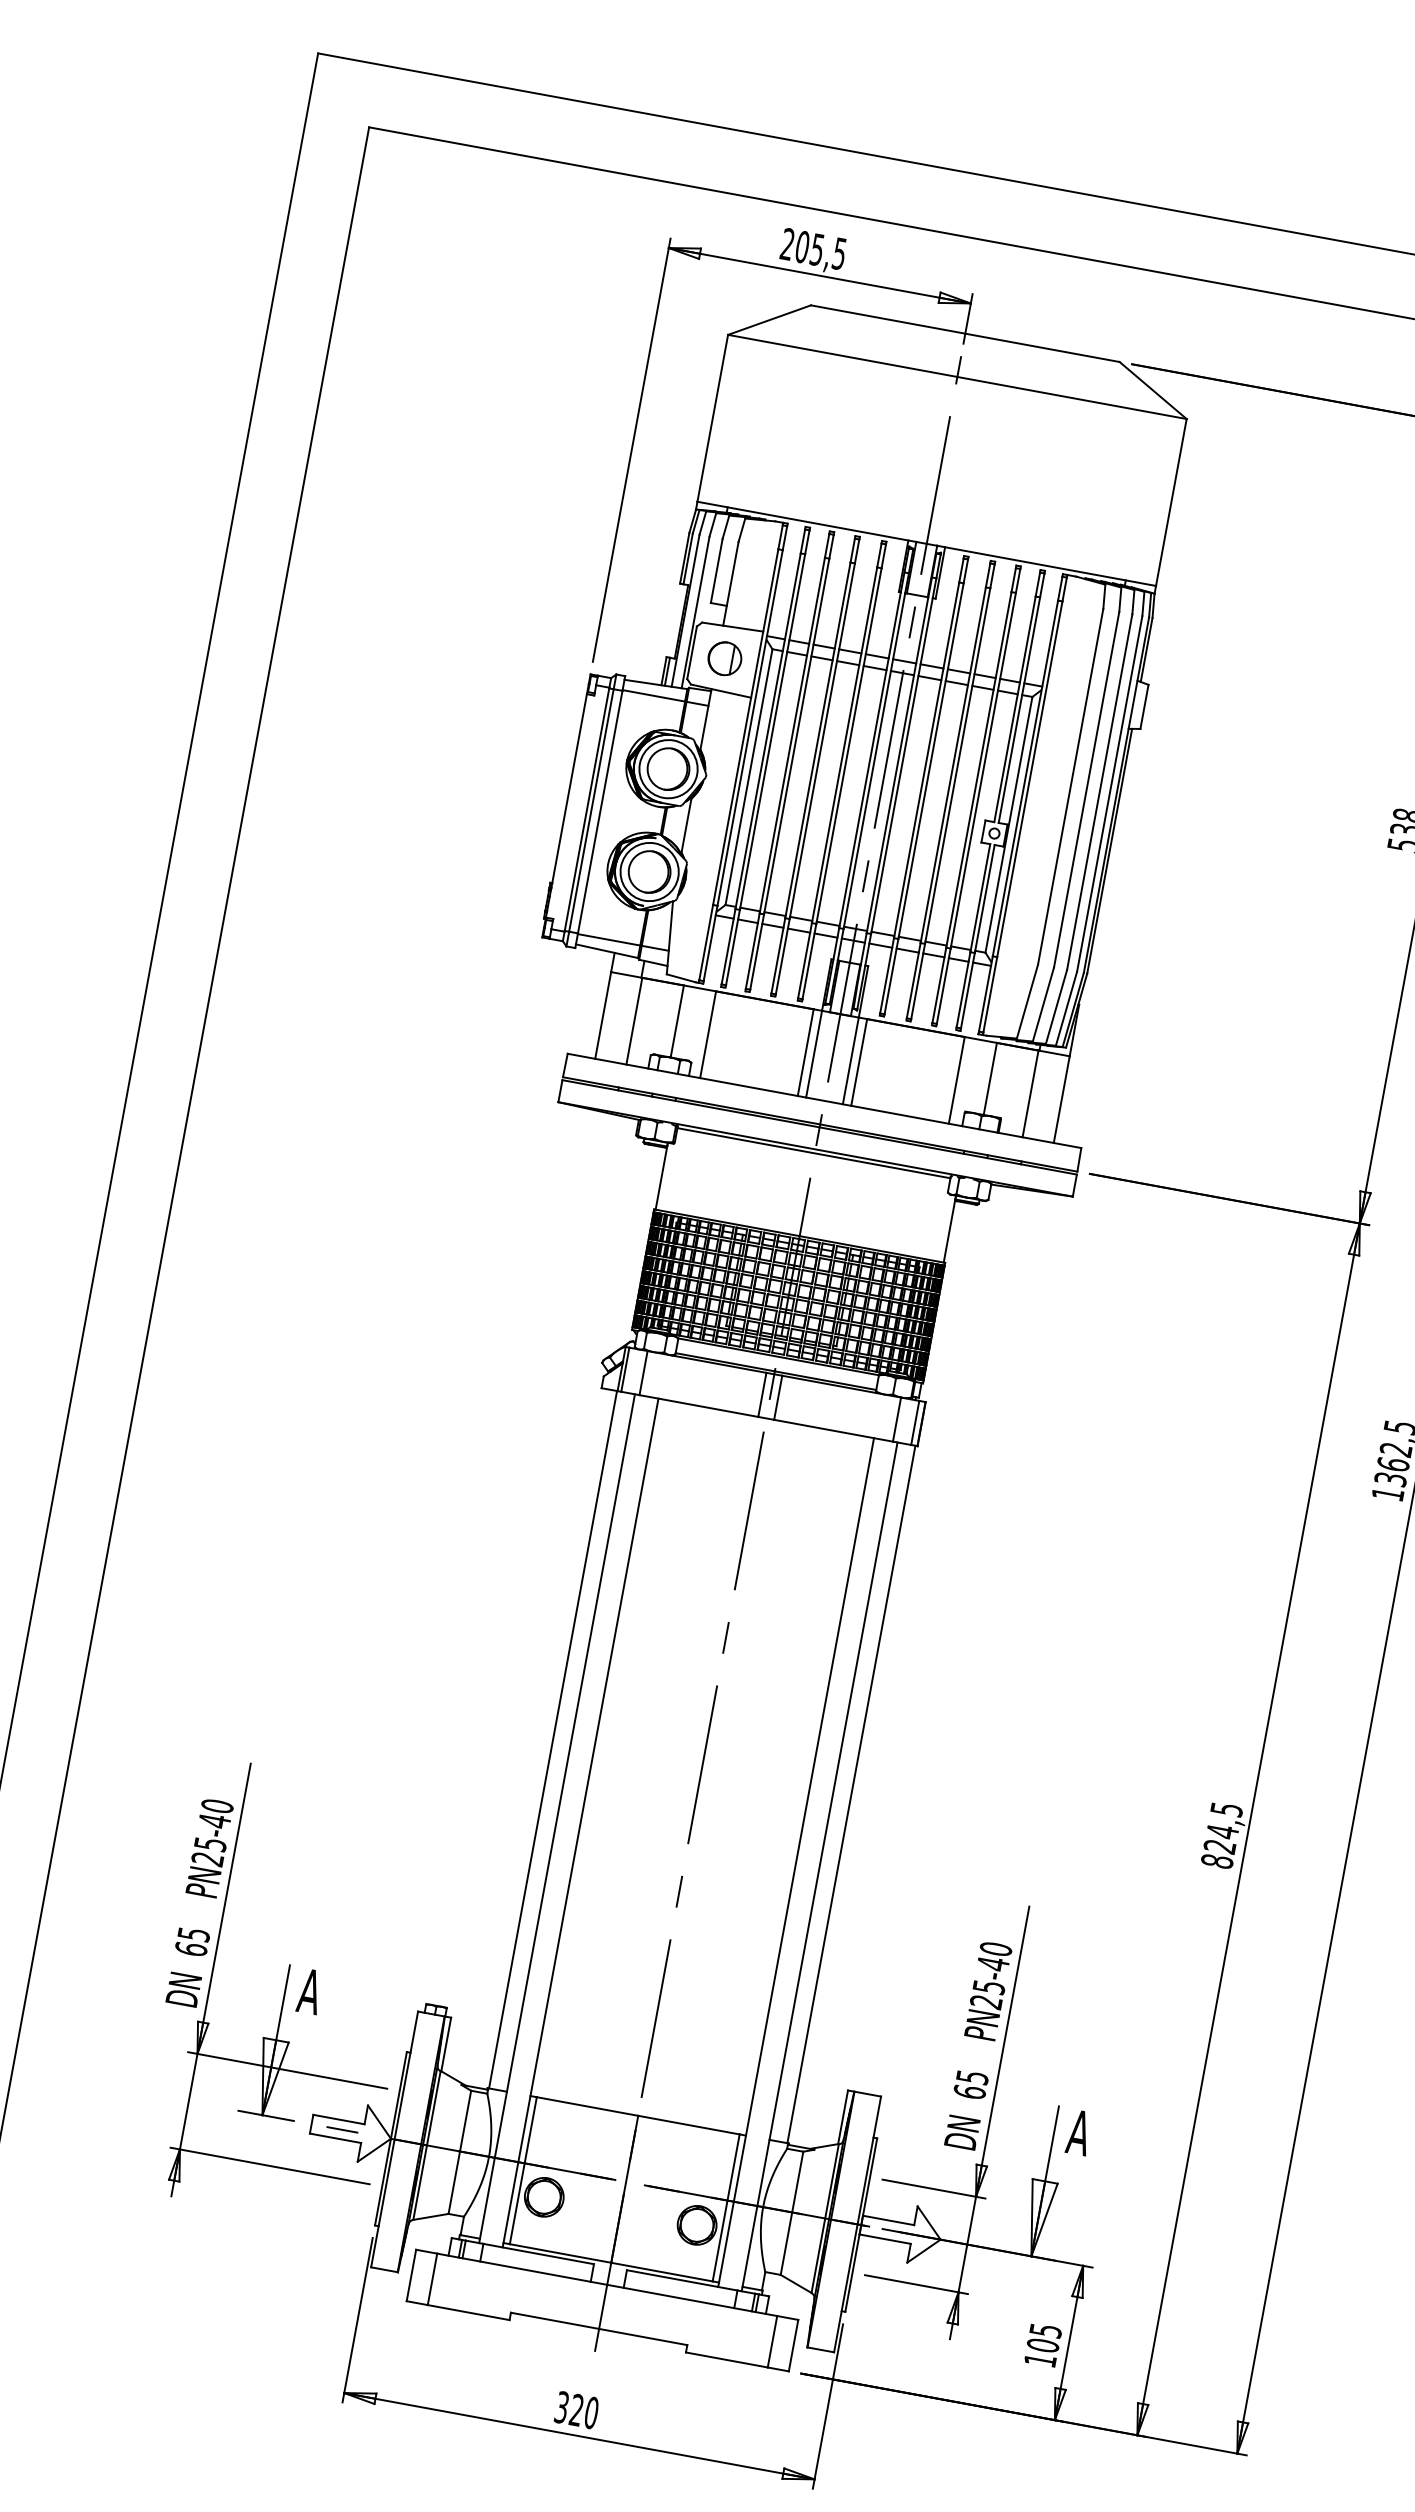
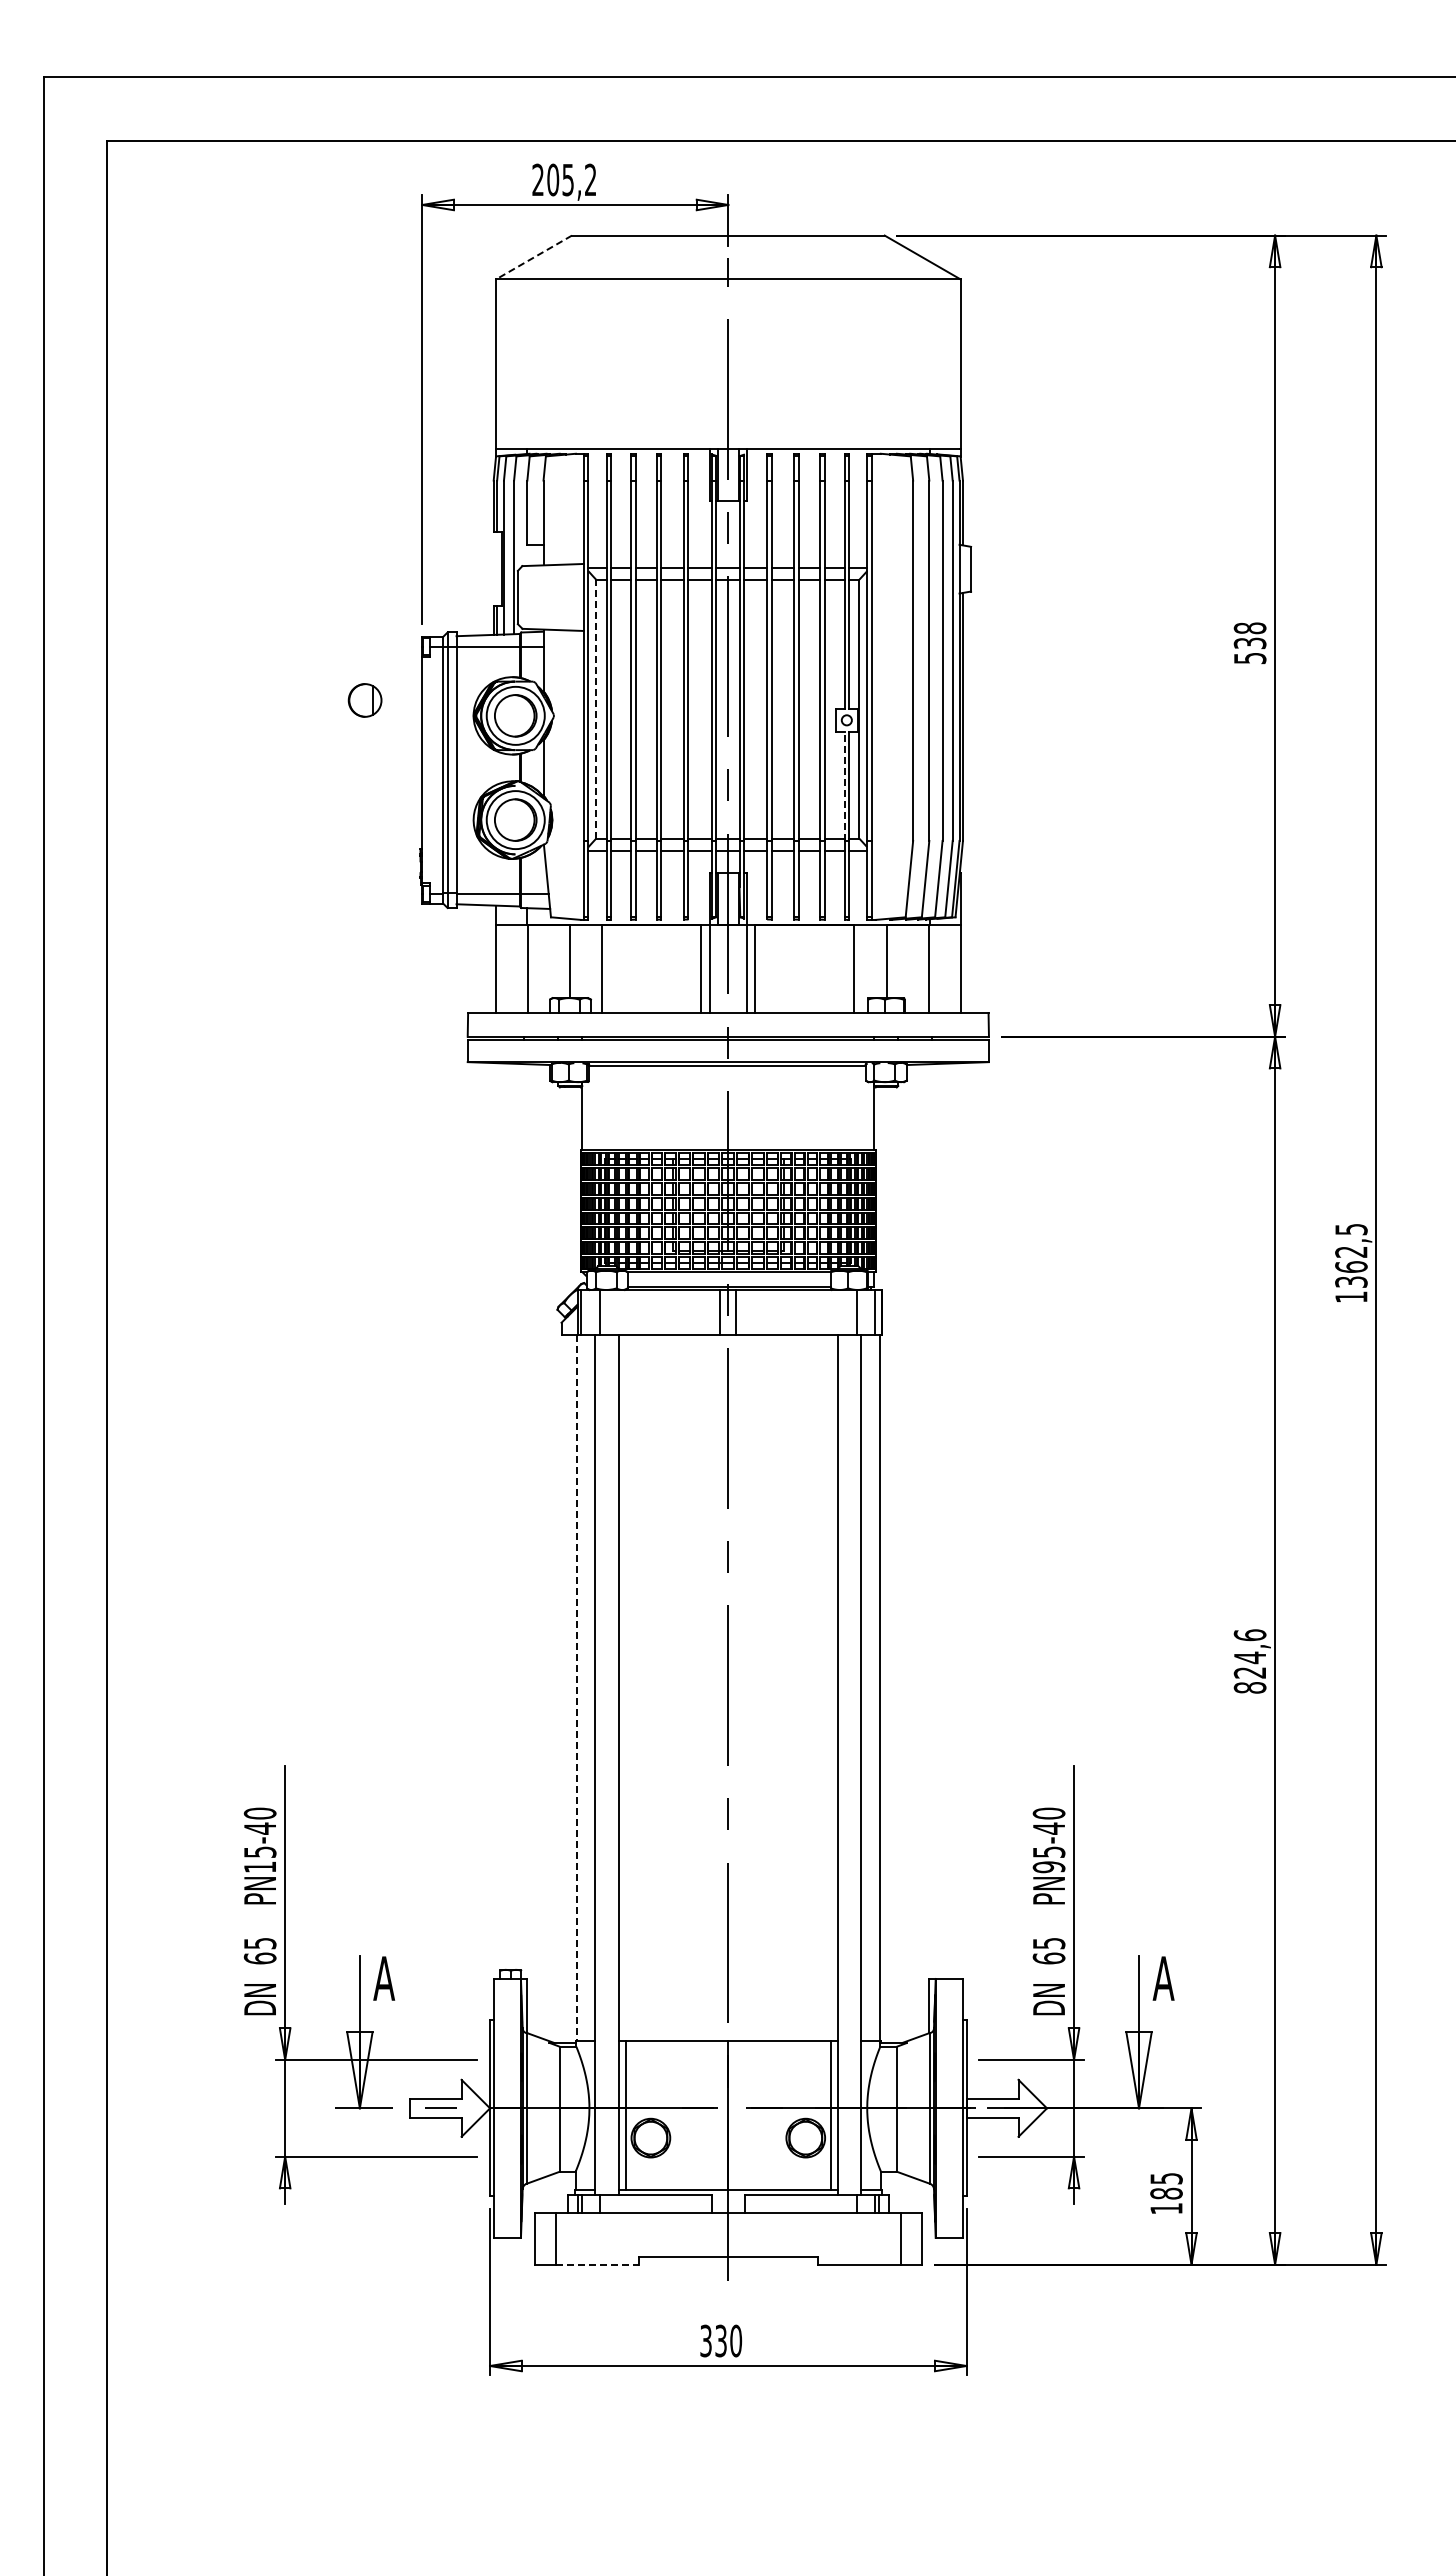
text: (839, 253) -> (590, 179), 205,5 -> 205,2
line: (769, 320) -> (533, 257), solid -> dashed
part: (724, 658) -> (364, 700), moved
line: (749, 777) -> (596, 709), solid -> dashed
line: (980, 898) -> (844, 786), solid -> dashed
line: (553, 1740) -> (577, 1688), solid -> dashed
text: (1226, 1809) -> (1249, 1635), 824,5 -> 824,6
text: (207, 1858) -> (259, 1866), PN25-40 -> PN15-40
text: (985, 2002) -> (1048, 1867), PN25-40 -> PN95-40
line: (469, 2312) -> (598, 2264), solid -> dashed
text: (1043, 2345) -> (1166, 2193), 105 -> 185
text: (576, 2410) -> (720, 2341), 320 -> 330

